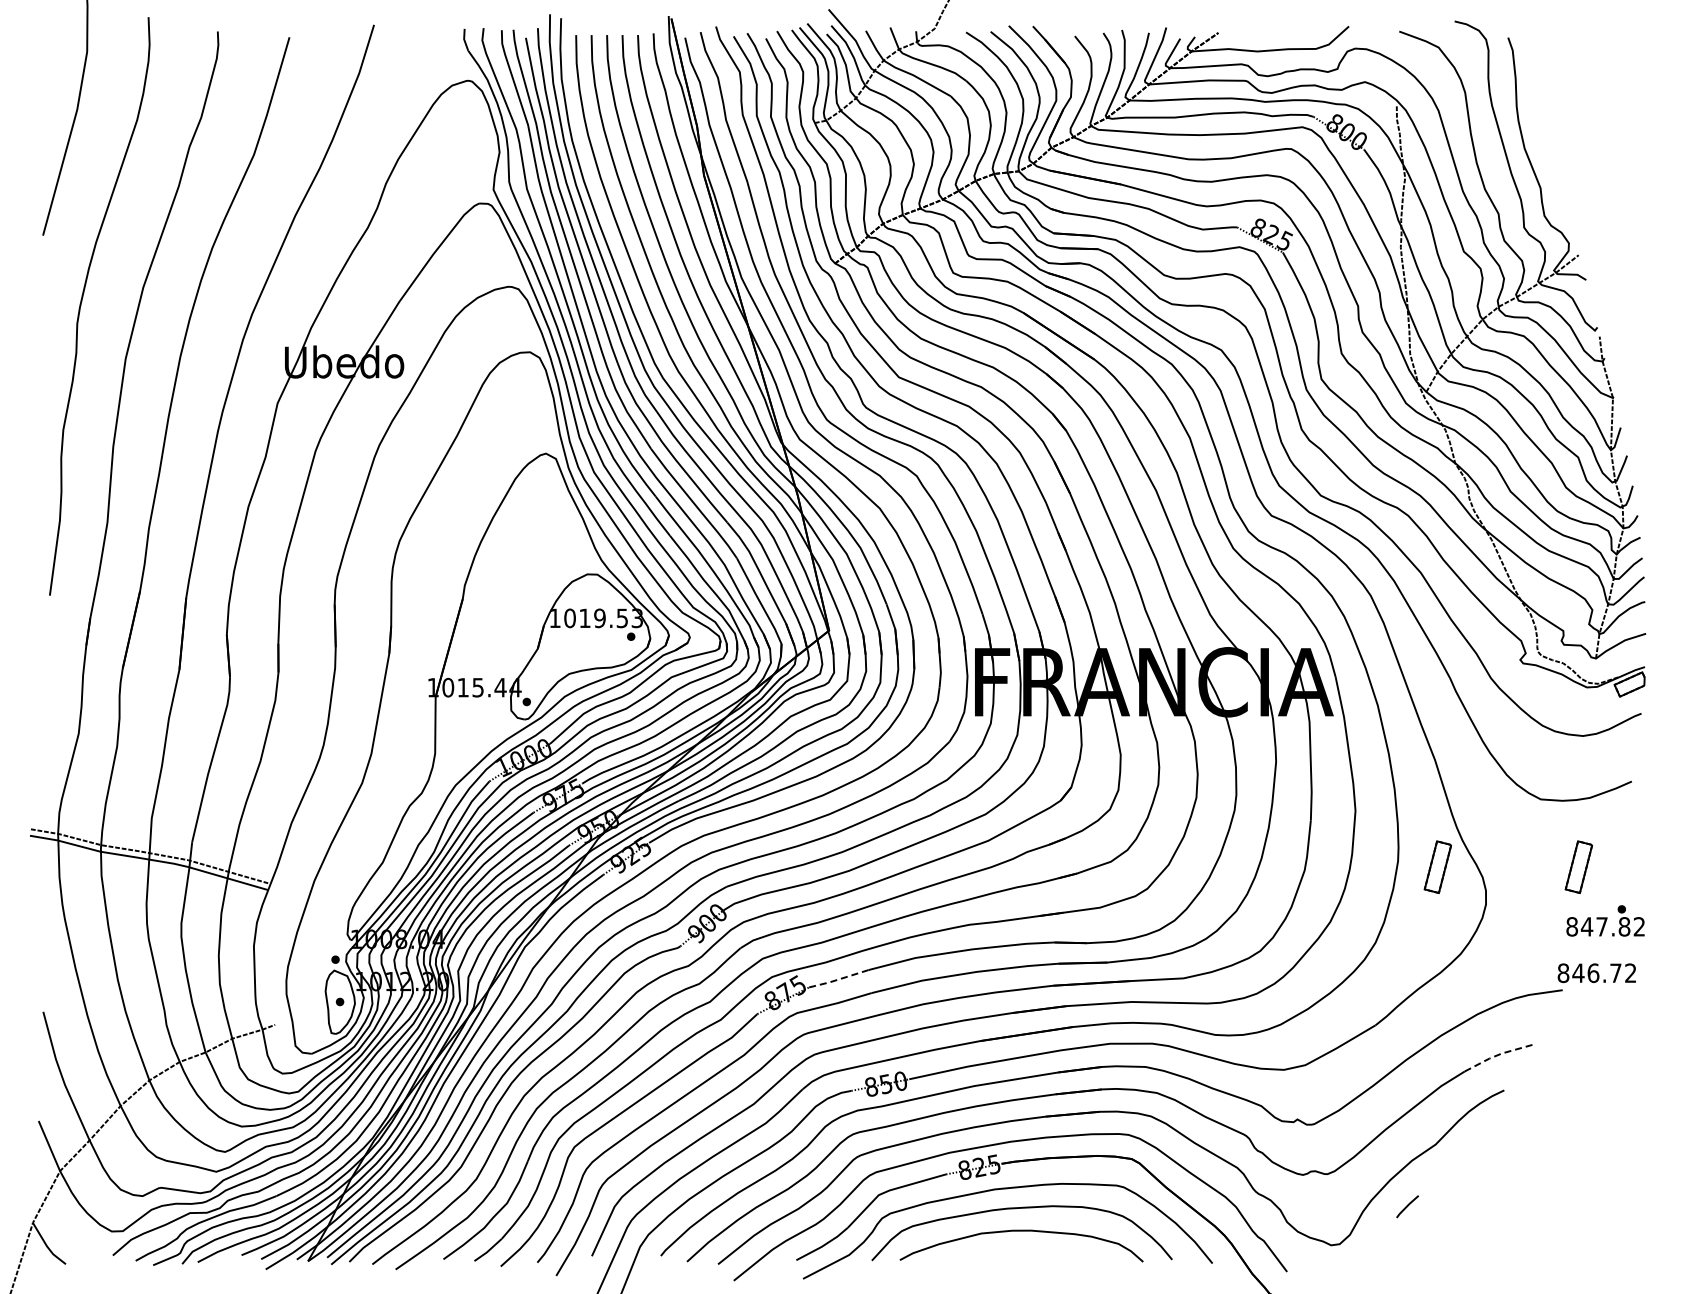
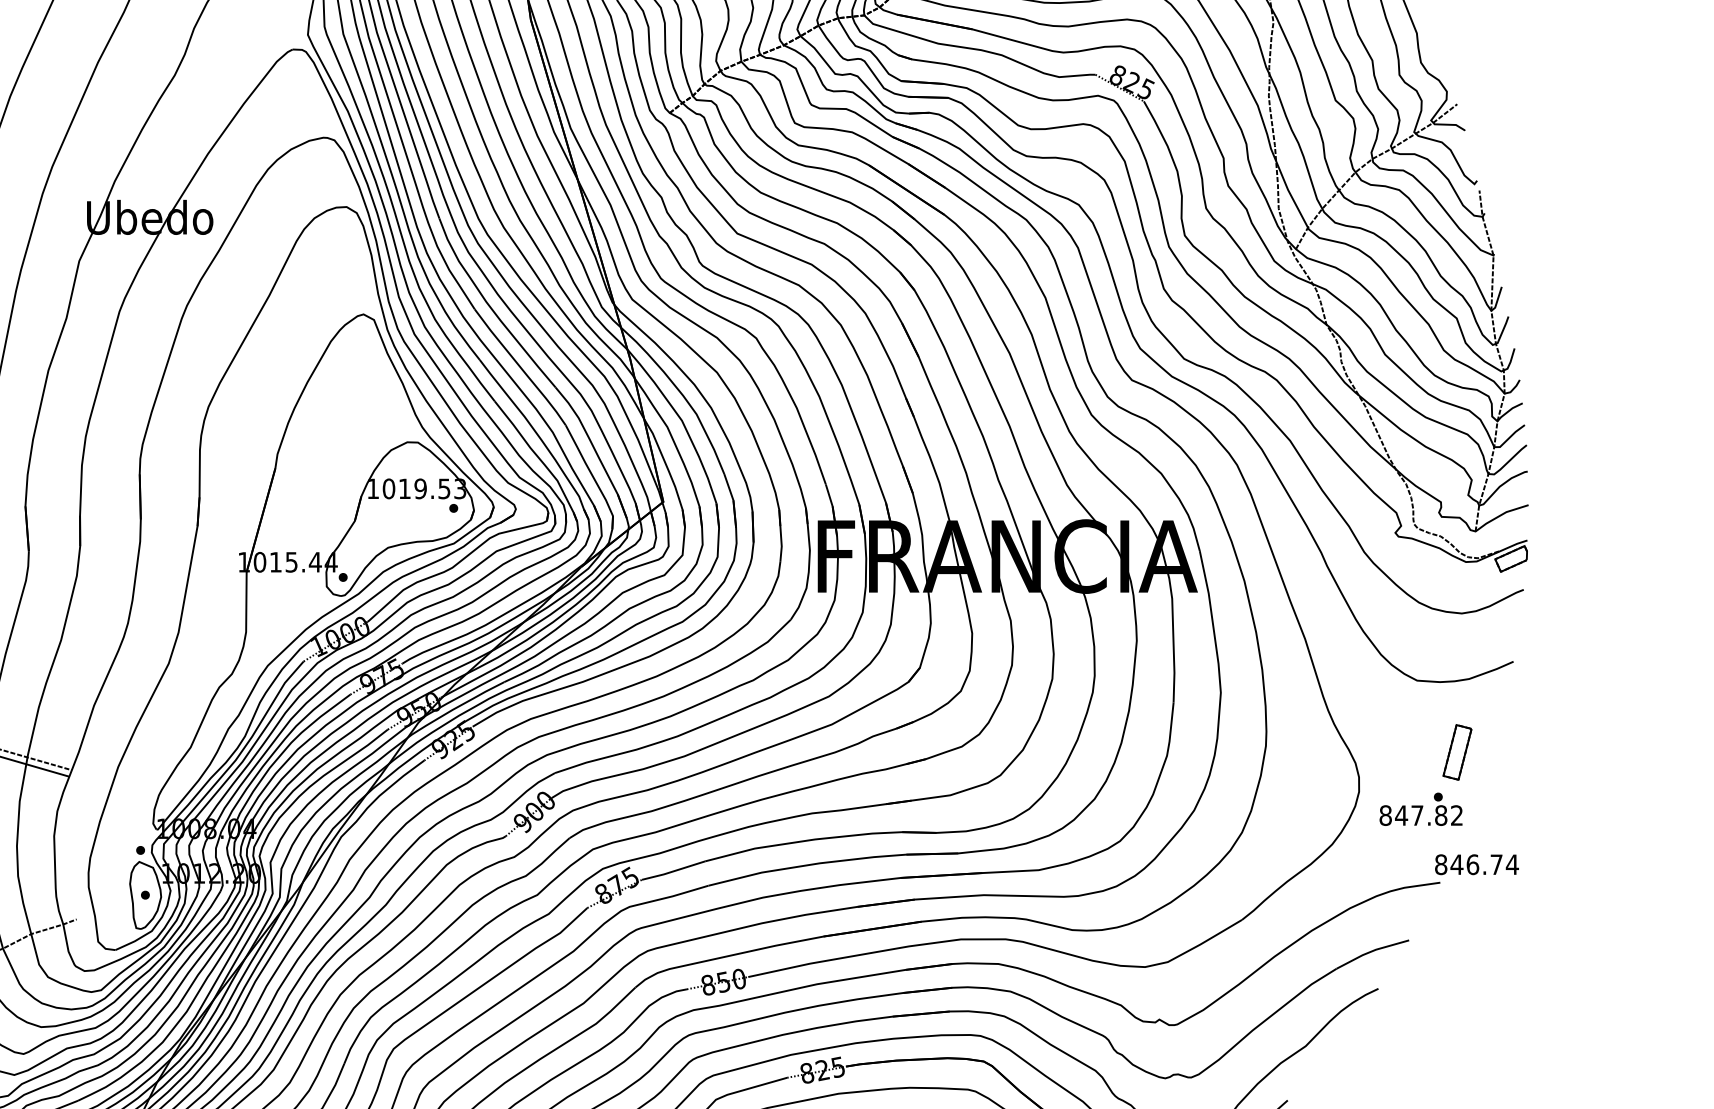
part: (1437, 866) -> (1307, 751), removed
text: (1605, 920) -> (1421, 808), moved
text: (1630, 972) -> (1512, 863), 846.72 -> 846.74
line: (838, 979) -> (673, 871), dashed -> solid
line: (1498, 1054) -> (1372, 950), dashed -> solid

